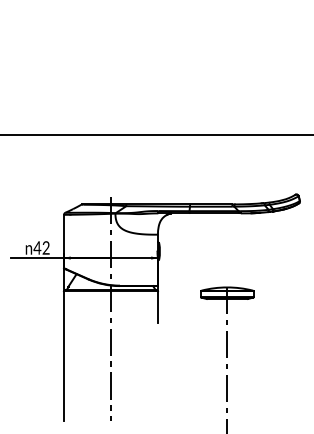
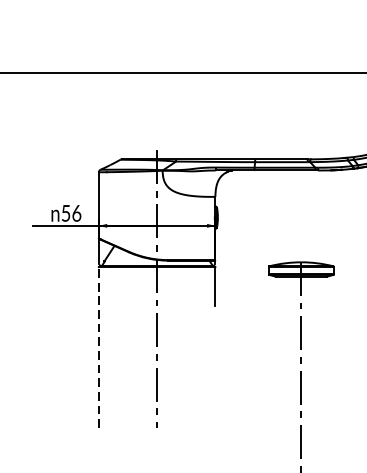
text: (41, 247) -> (71, 212), 42 -> 56
line: (64, 356) -> (99, 347), solid -> dashed

